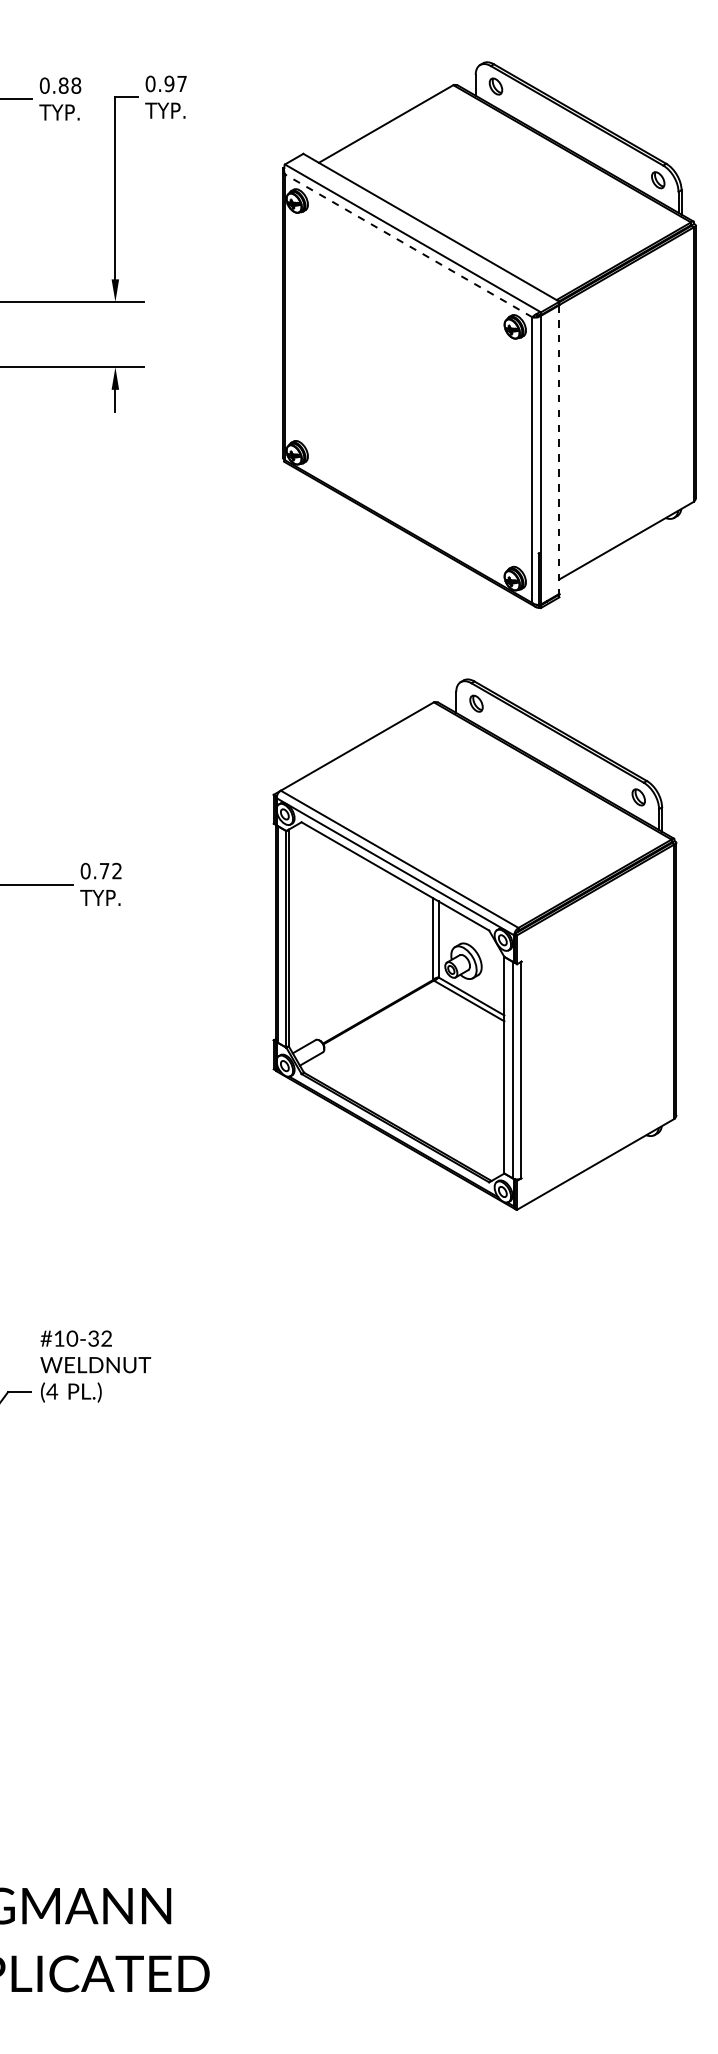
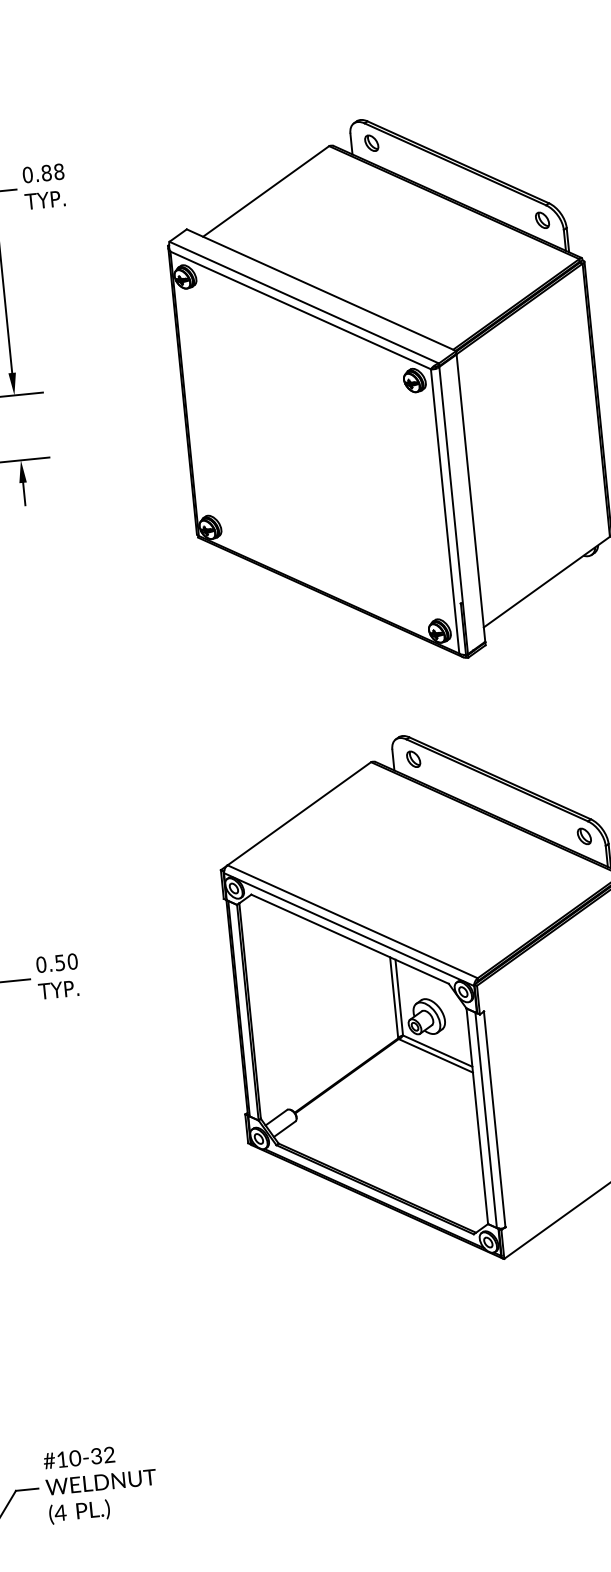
text: (175, 83) -> (52, 172), 0.97 -> 0.88
line: (408, 245) -> (300, 310), dashed -> solid
line: (559, 450) -> (471, 499), dashed -> solid
text: (110, 871) -> (66, 962), 0.72 -> 0.50
text: (95, 1366) -> (101, 1483), moved

